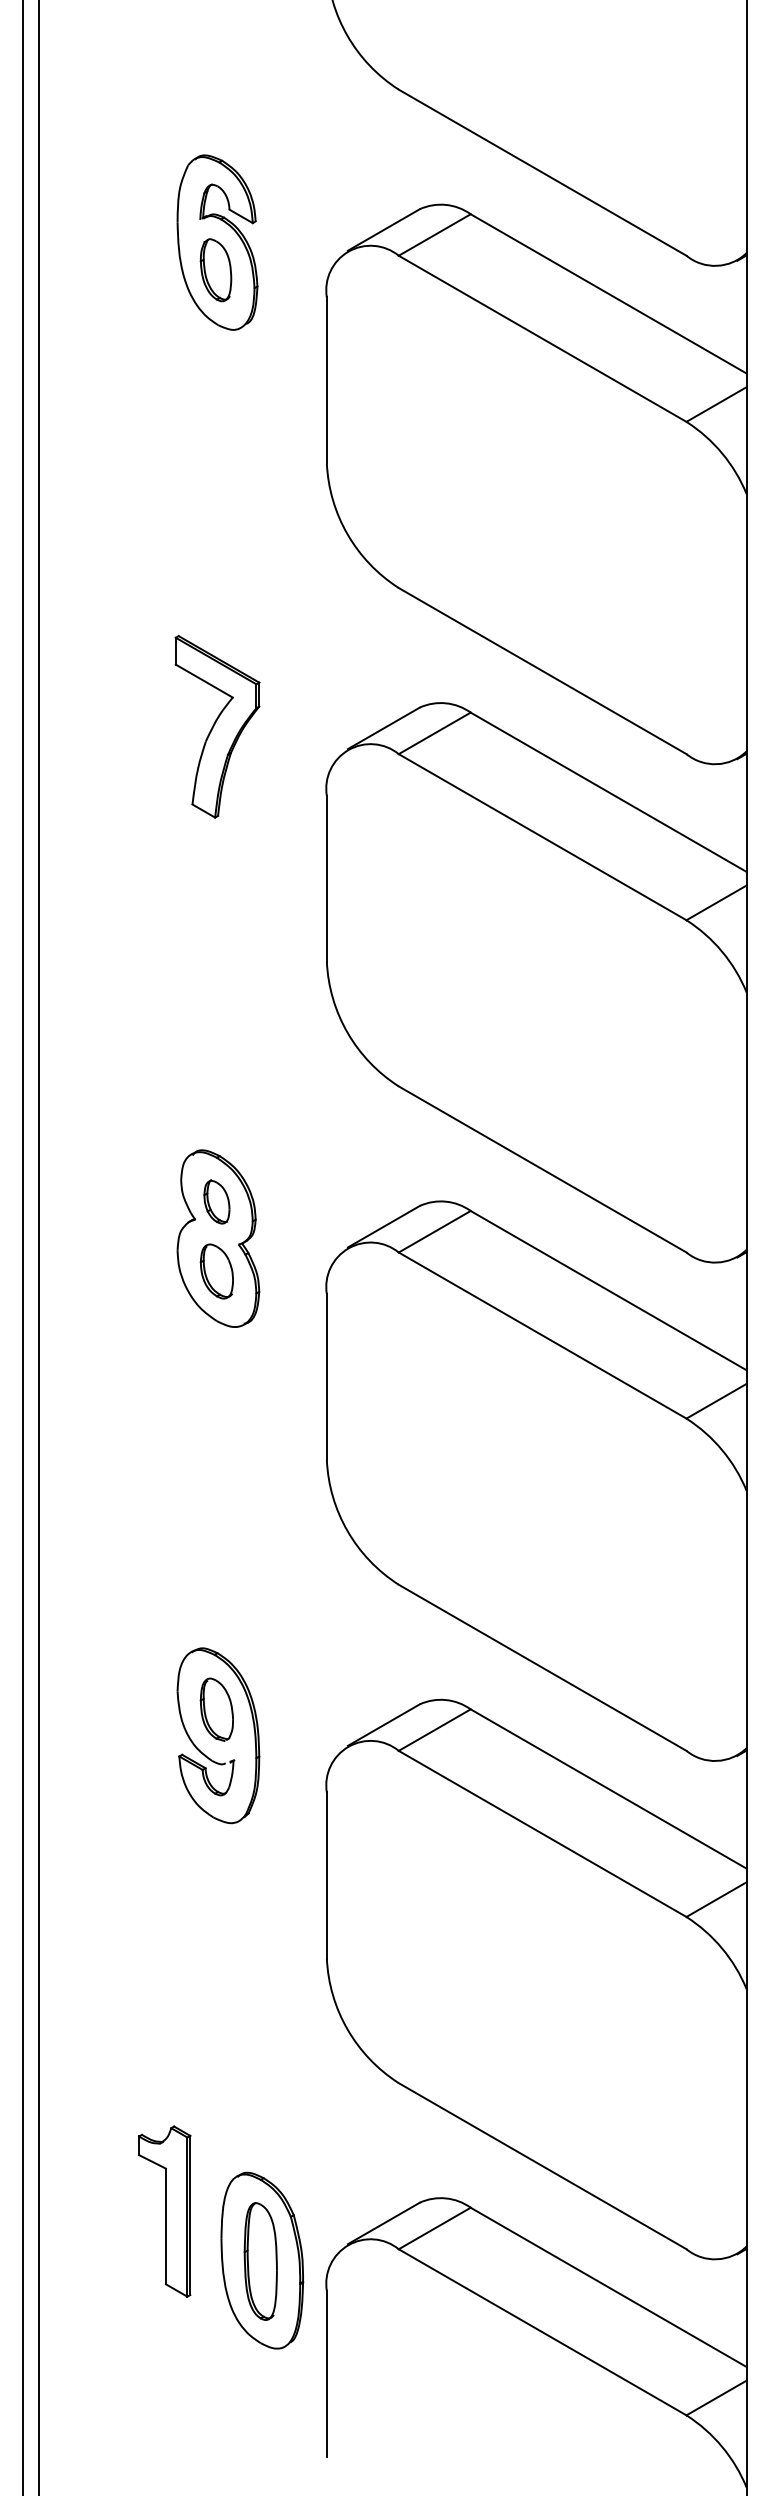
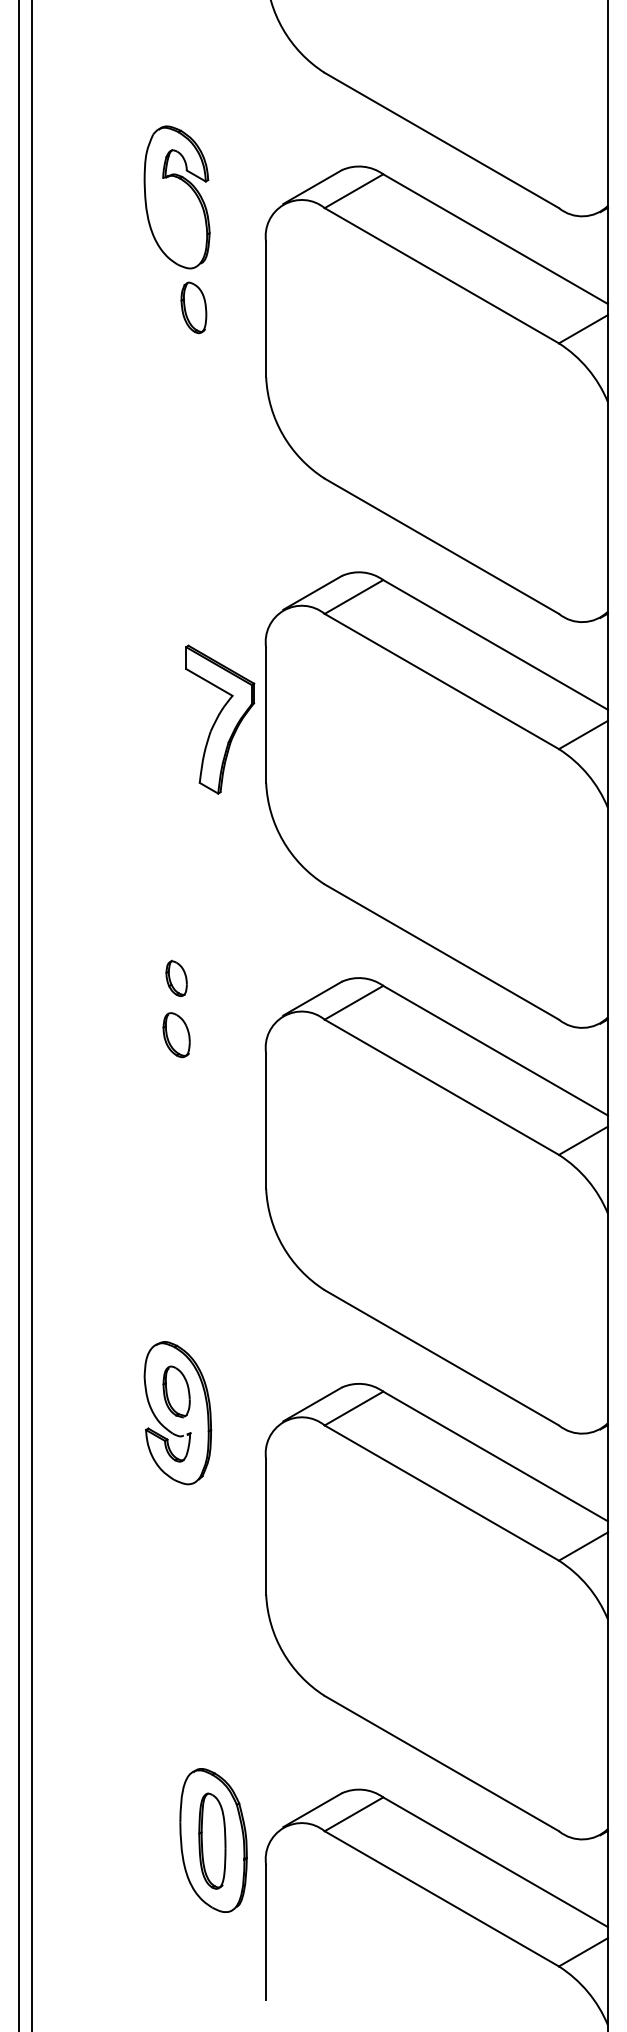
part: (215, 269) -> (193, 307), moved
part: (217, 726) -> (220, 719), moved
part: (217, 1238) -> (177, 1008), removed
part: (165, 2211) -> (134, 1800), removed

